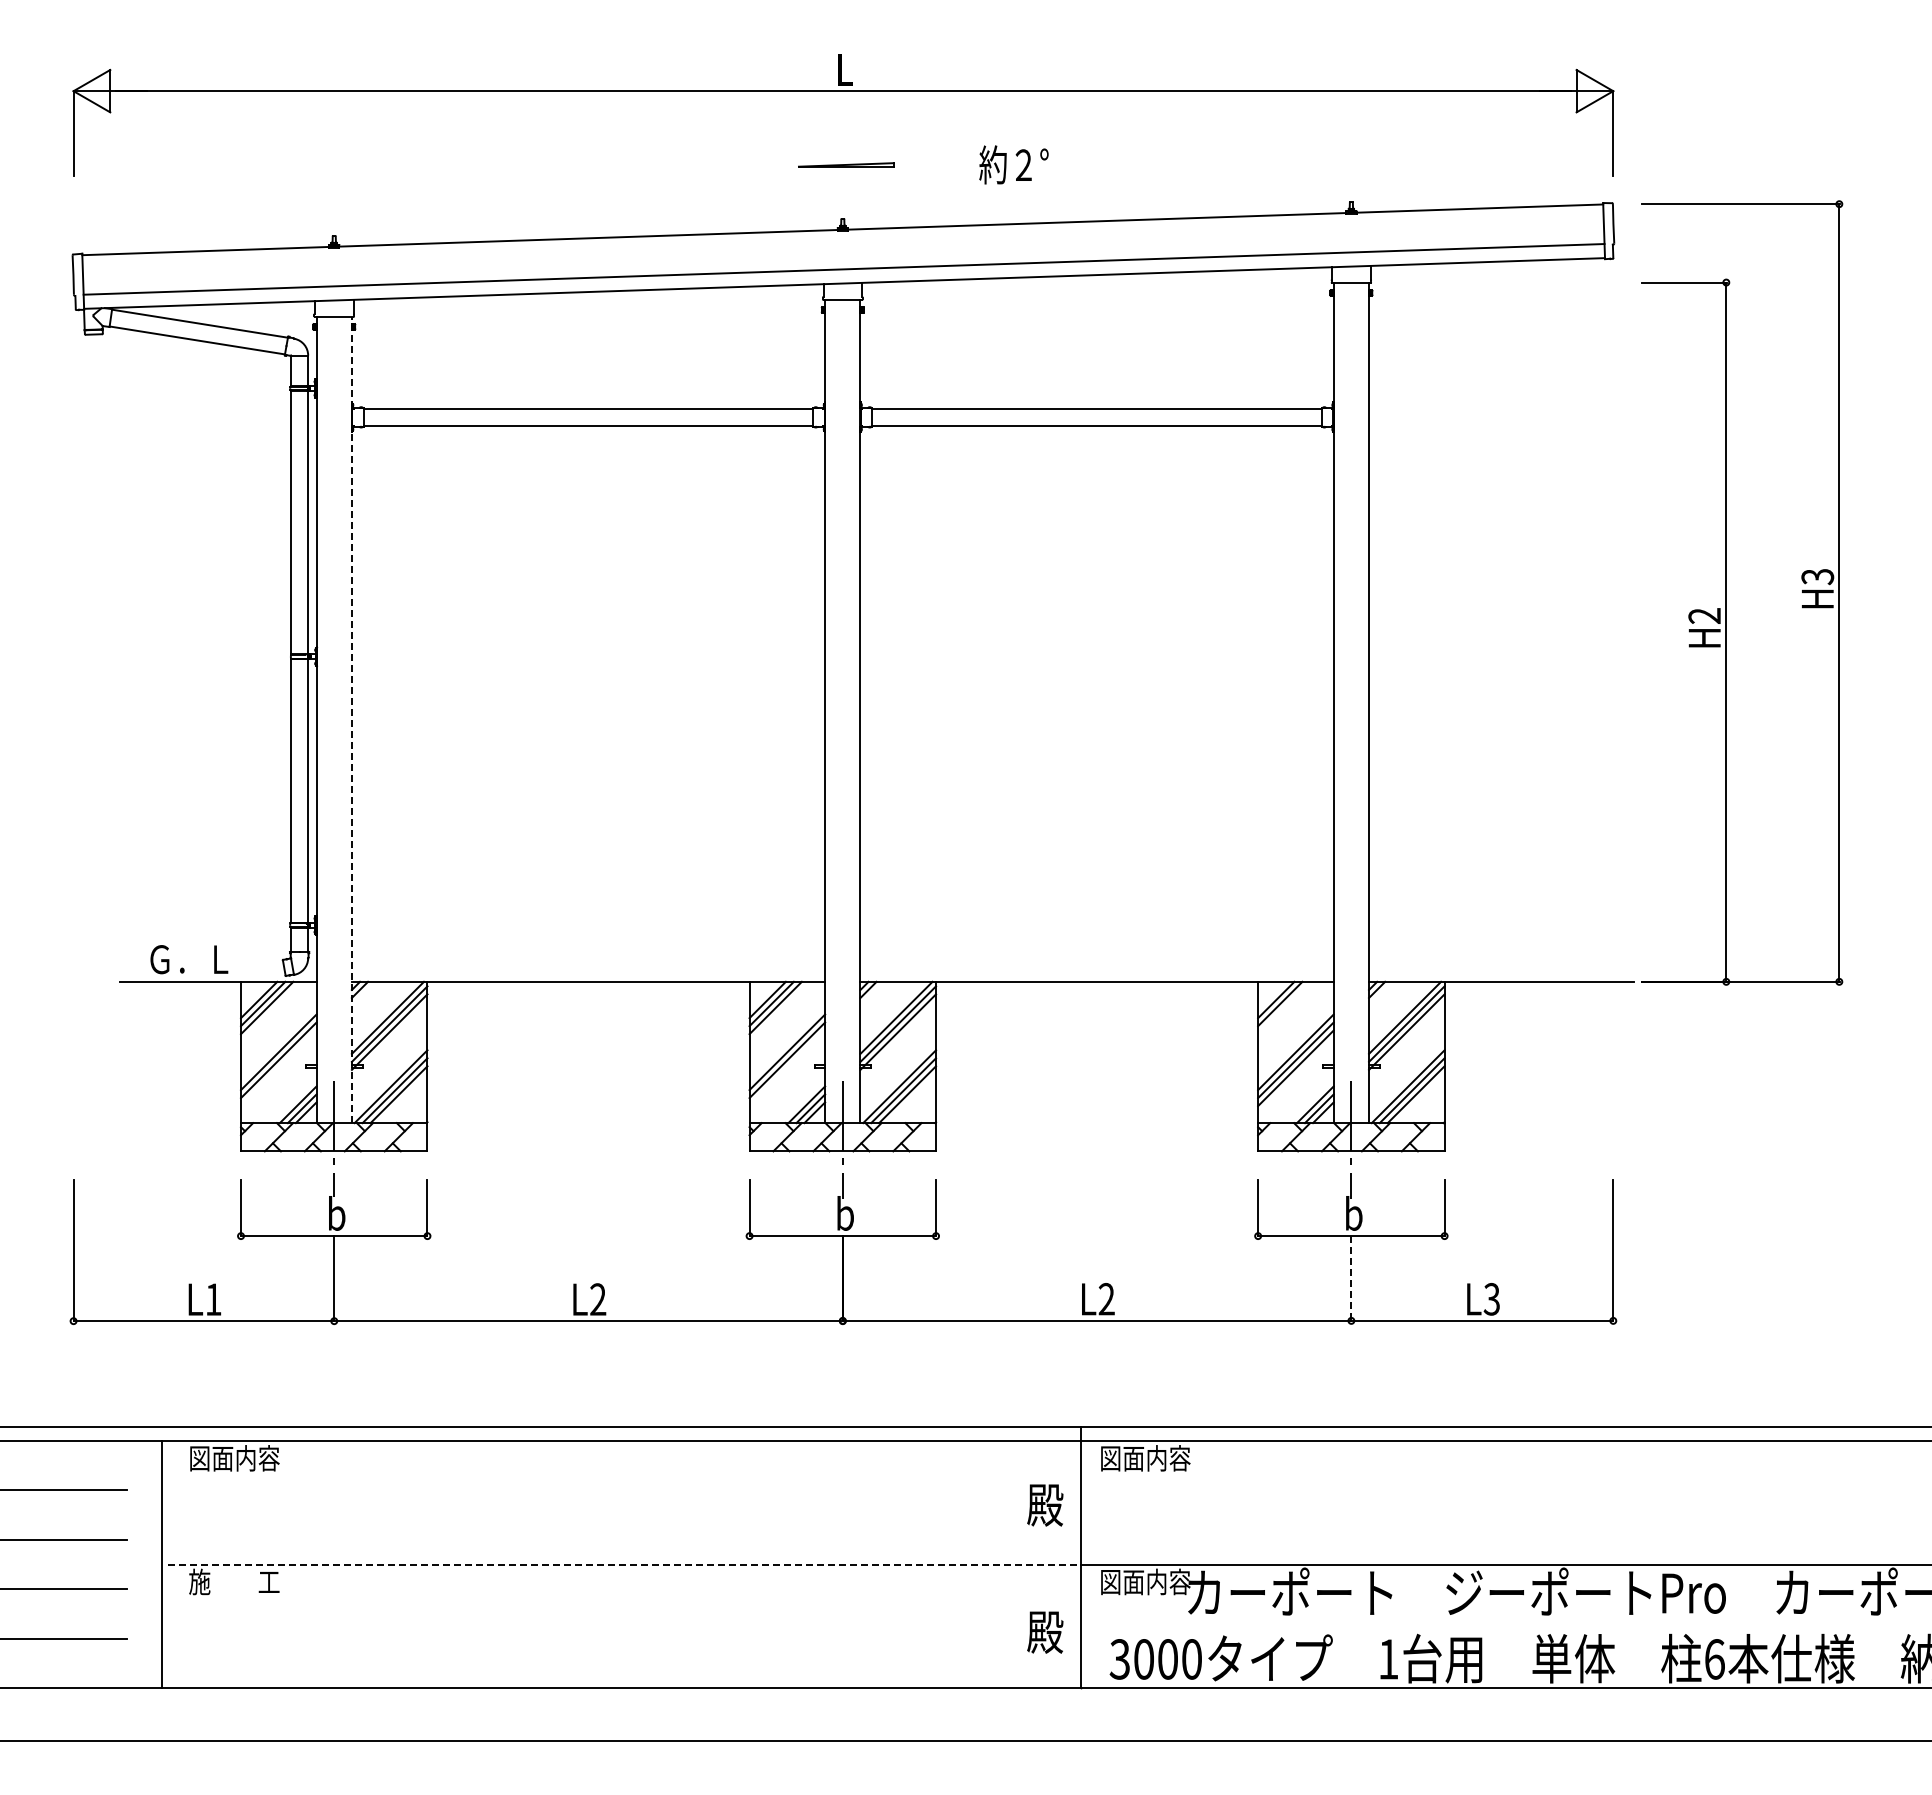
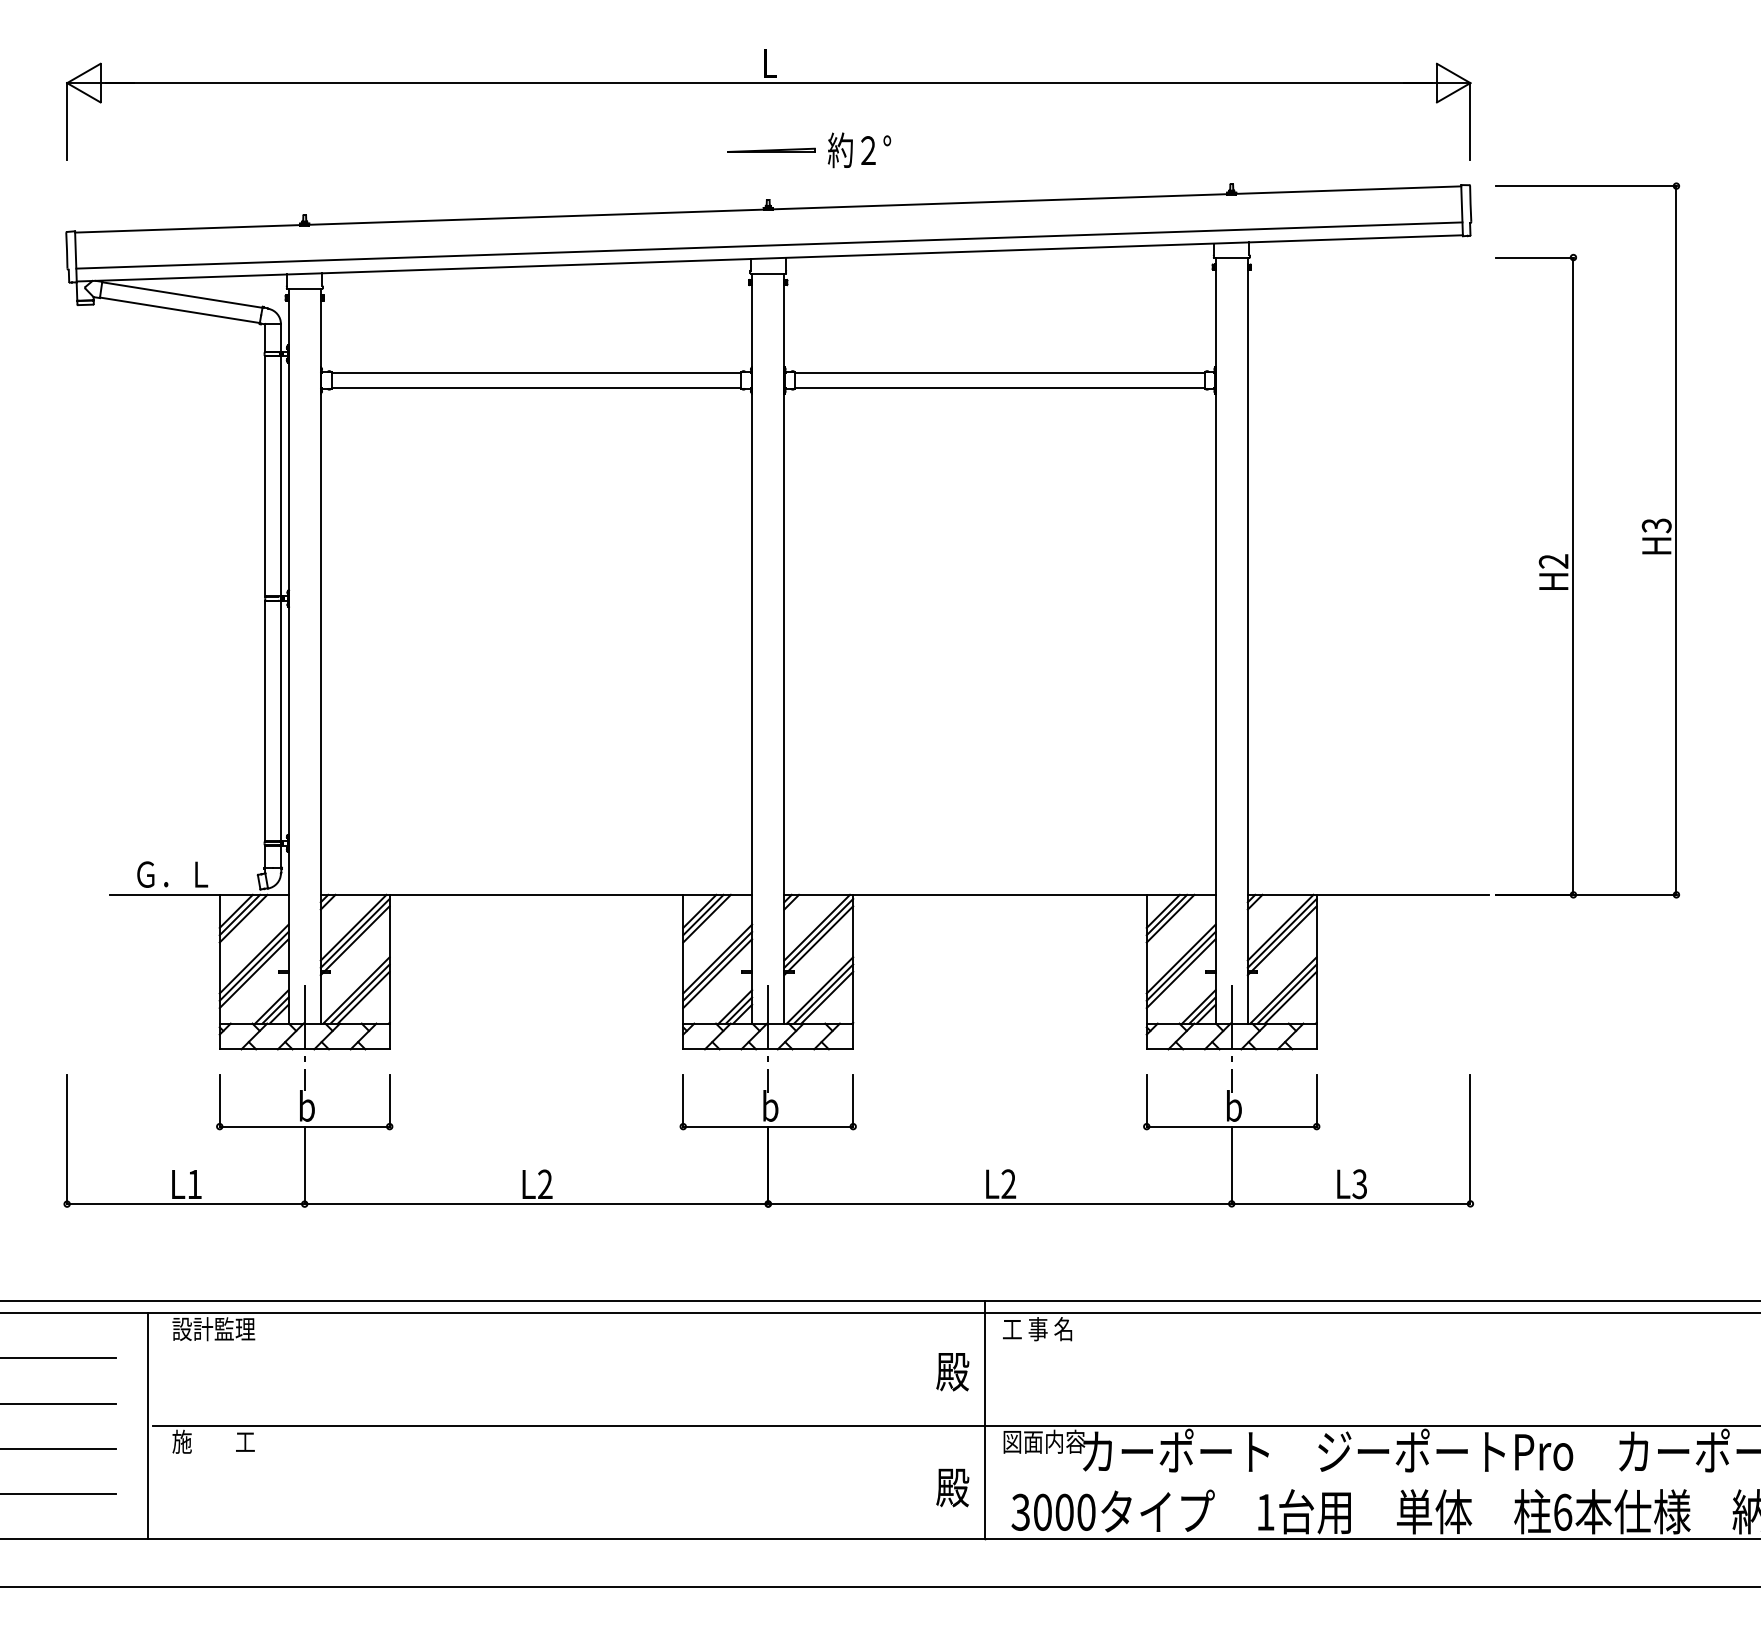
text: (1013, 164) -> (859, 149), moved
line: (351, 720) -> (320, 656), dashed -> solid
line: (1284, 1007) -> (1170, 918), added
line: (278, 1068) -> (253, 973), added
line: (787, 1068) -> (717, 973), added
line: (1351, 1279) -> (1231, 1166), dashed -> solid
text: (234, 1458) -> (213, 1329), 図面内容 -> 設計監理
text: (1145, 1458) -> (1044, 1329), 図面内容 -> 工 事 名
line: (624, 1564) -> (569, 1425), dashed -> solid

